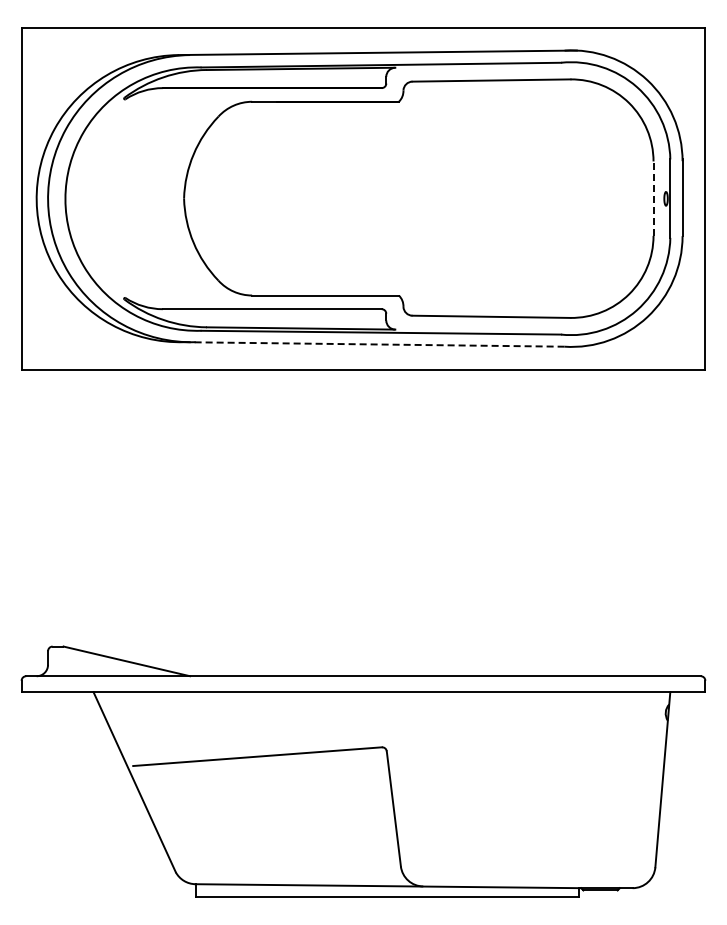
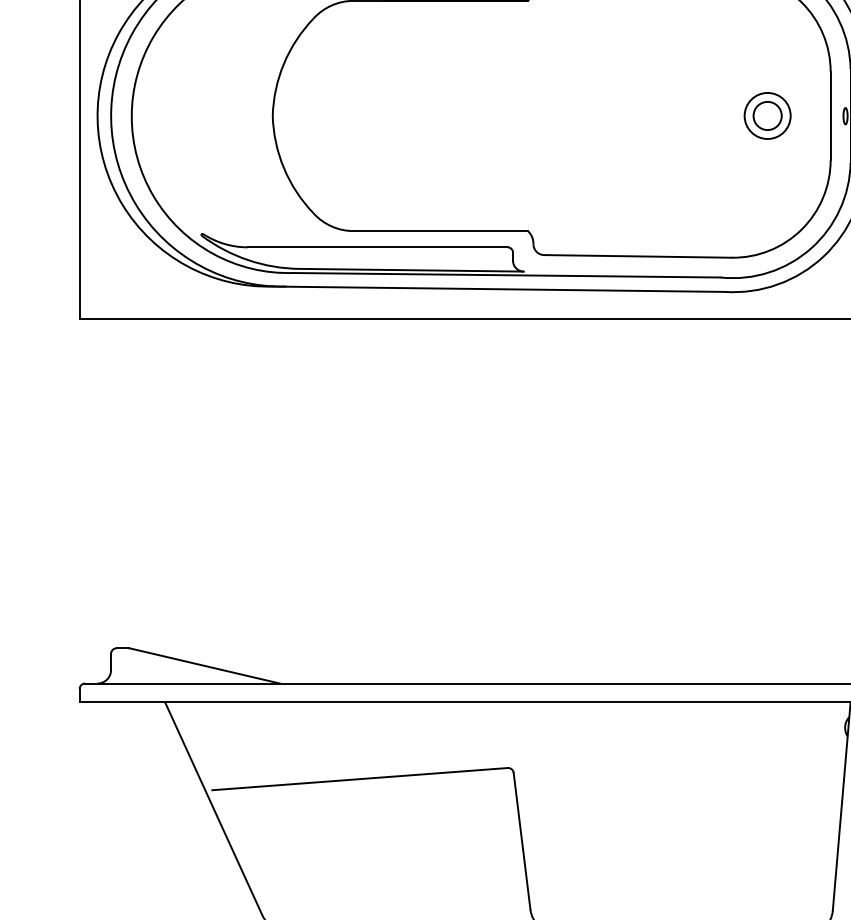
part: (600, 198) -> (767, 115), added
line: (653, 198) -> (830, 115), dashed -> solid
line: (373, 344) -> (497, 289), dashed -> solid

